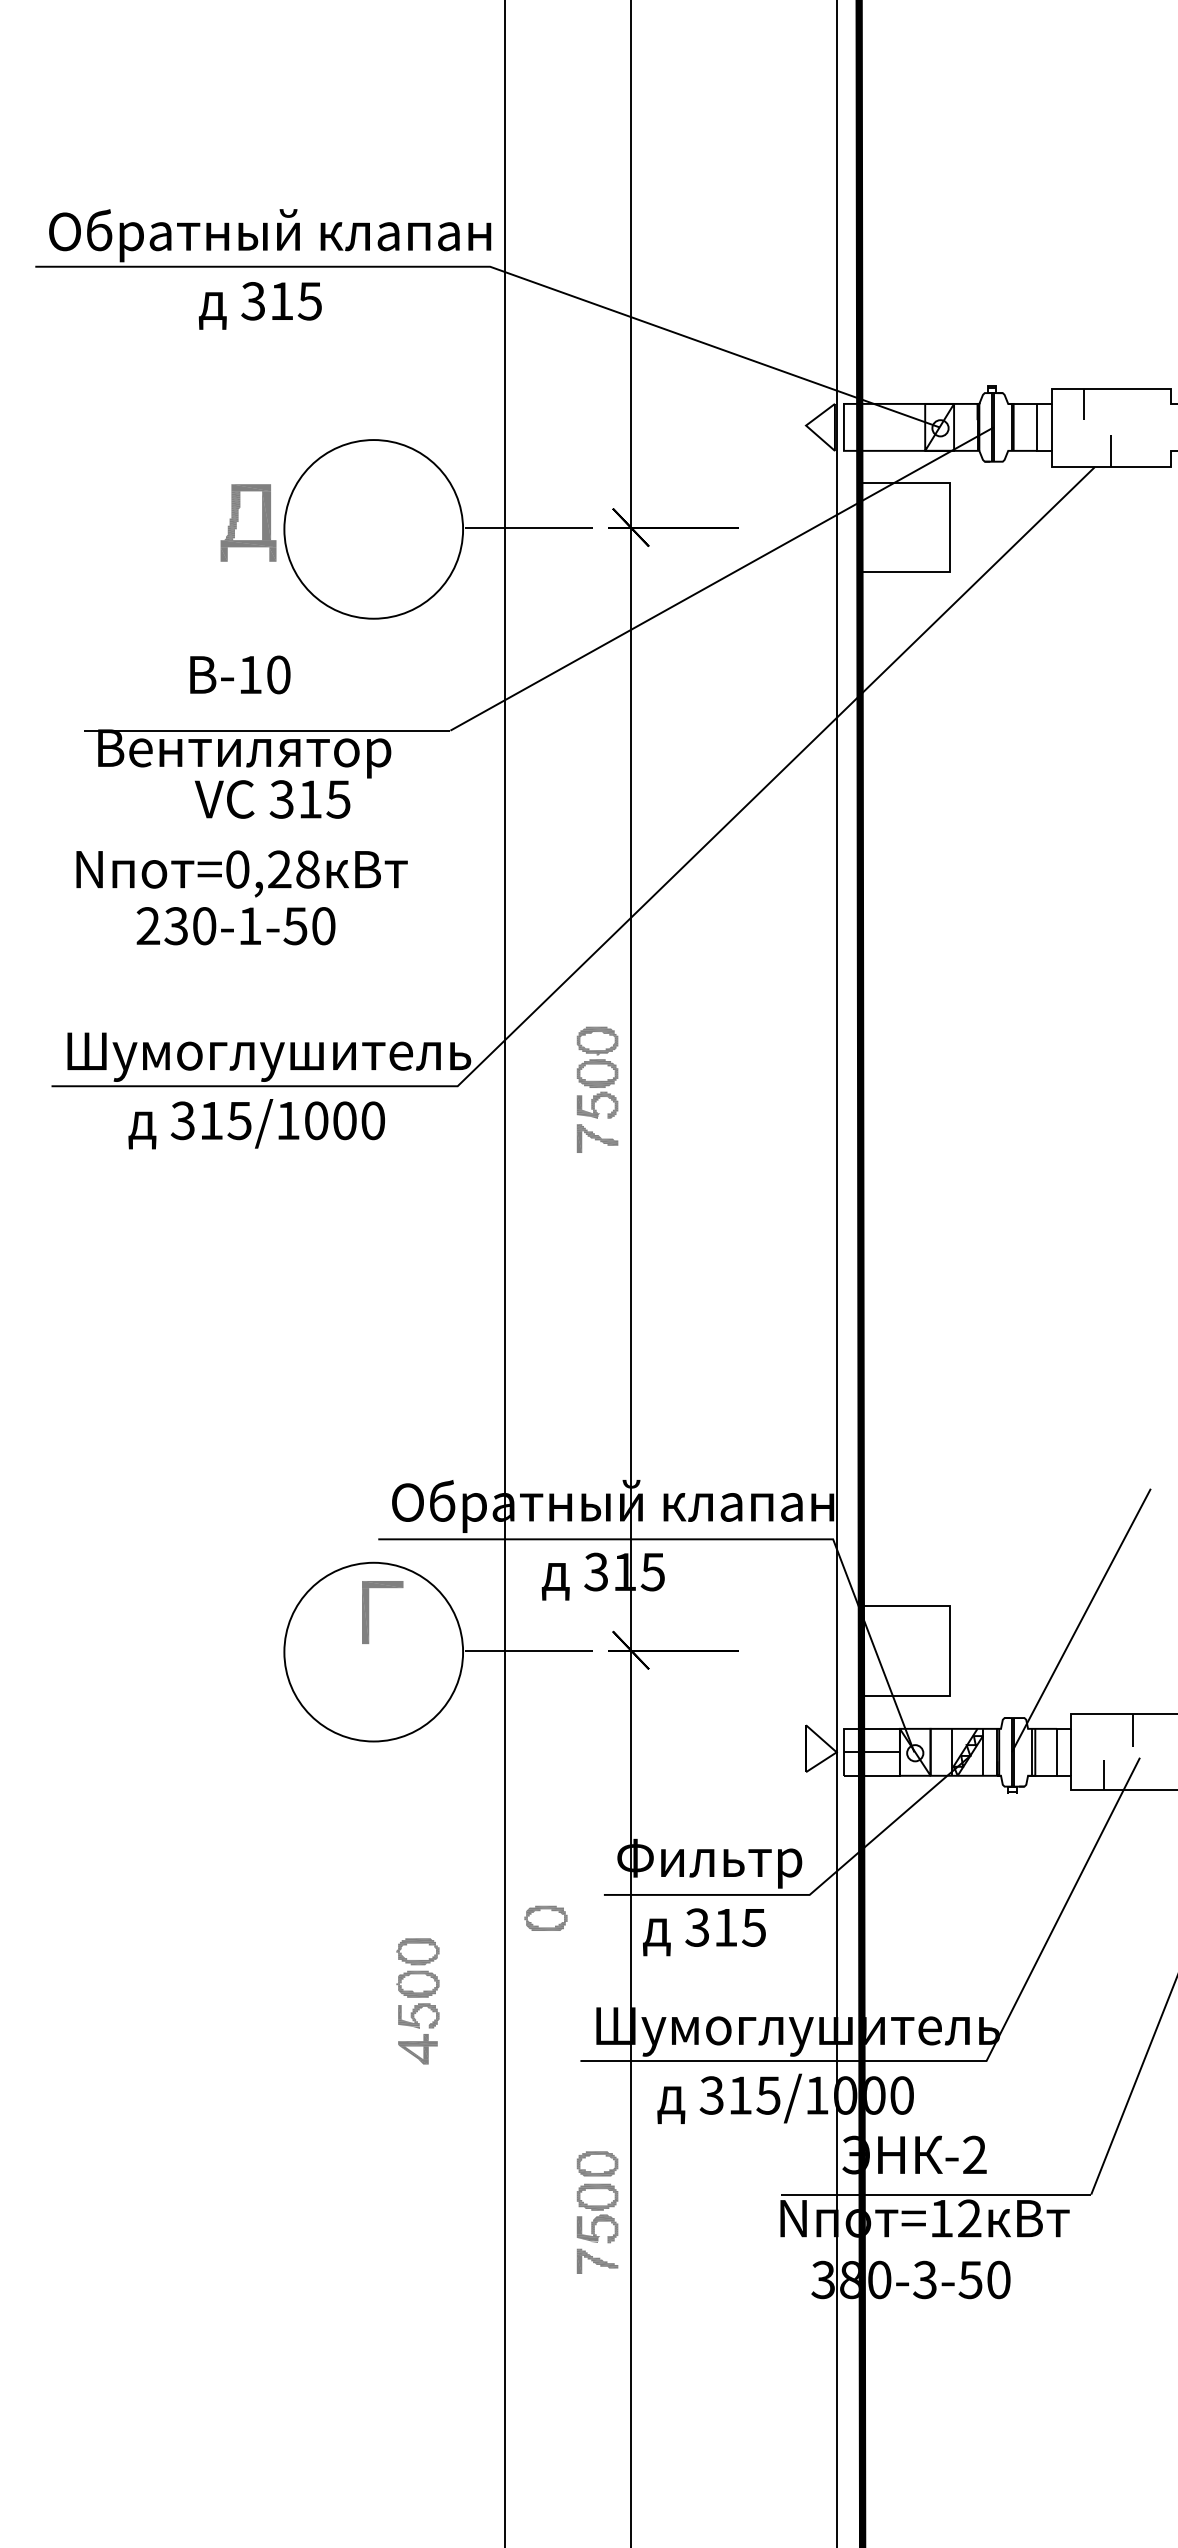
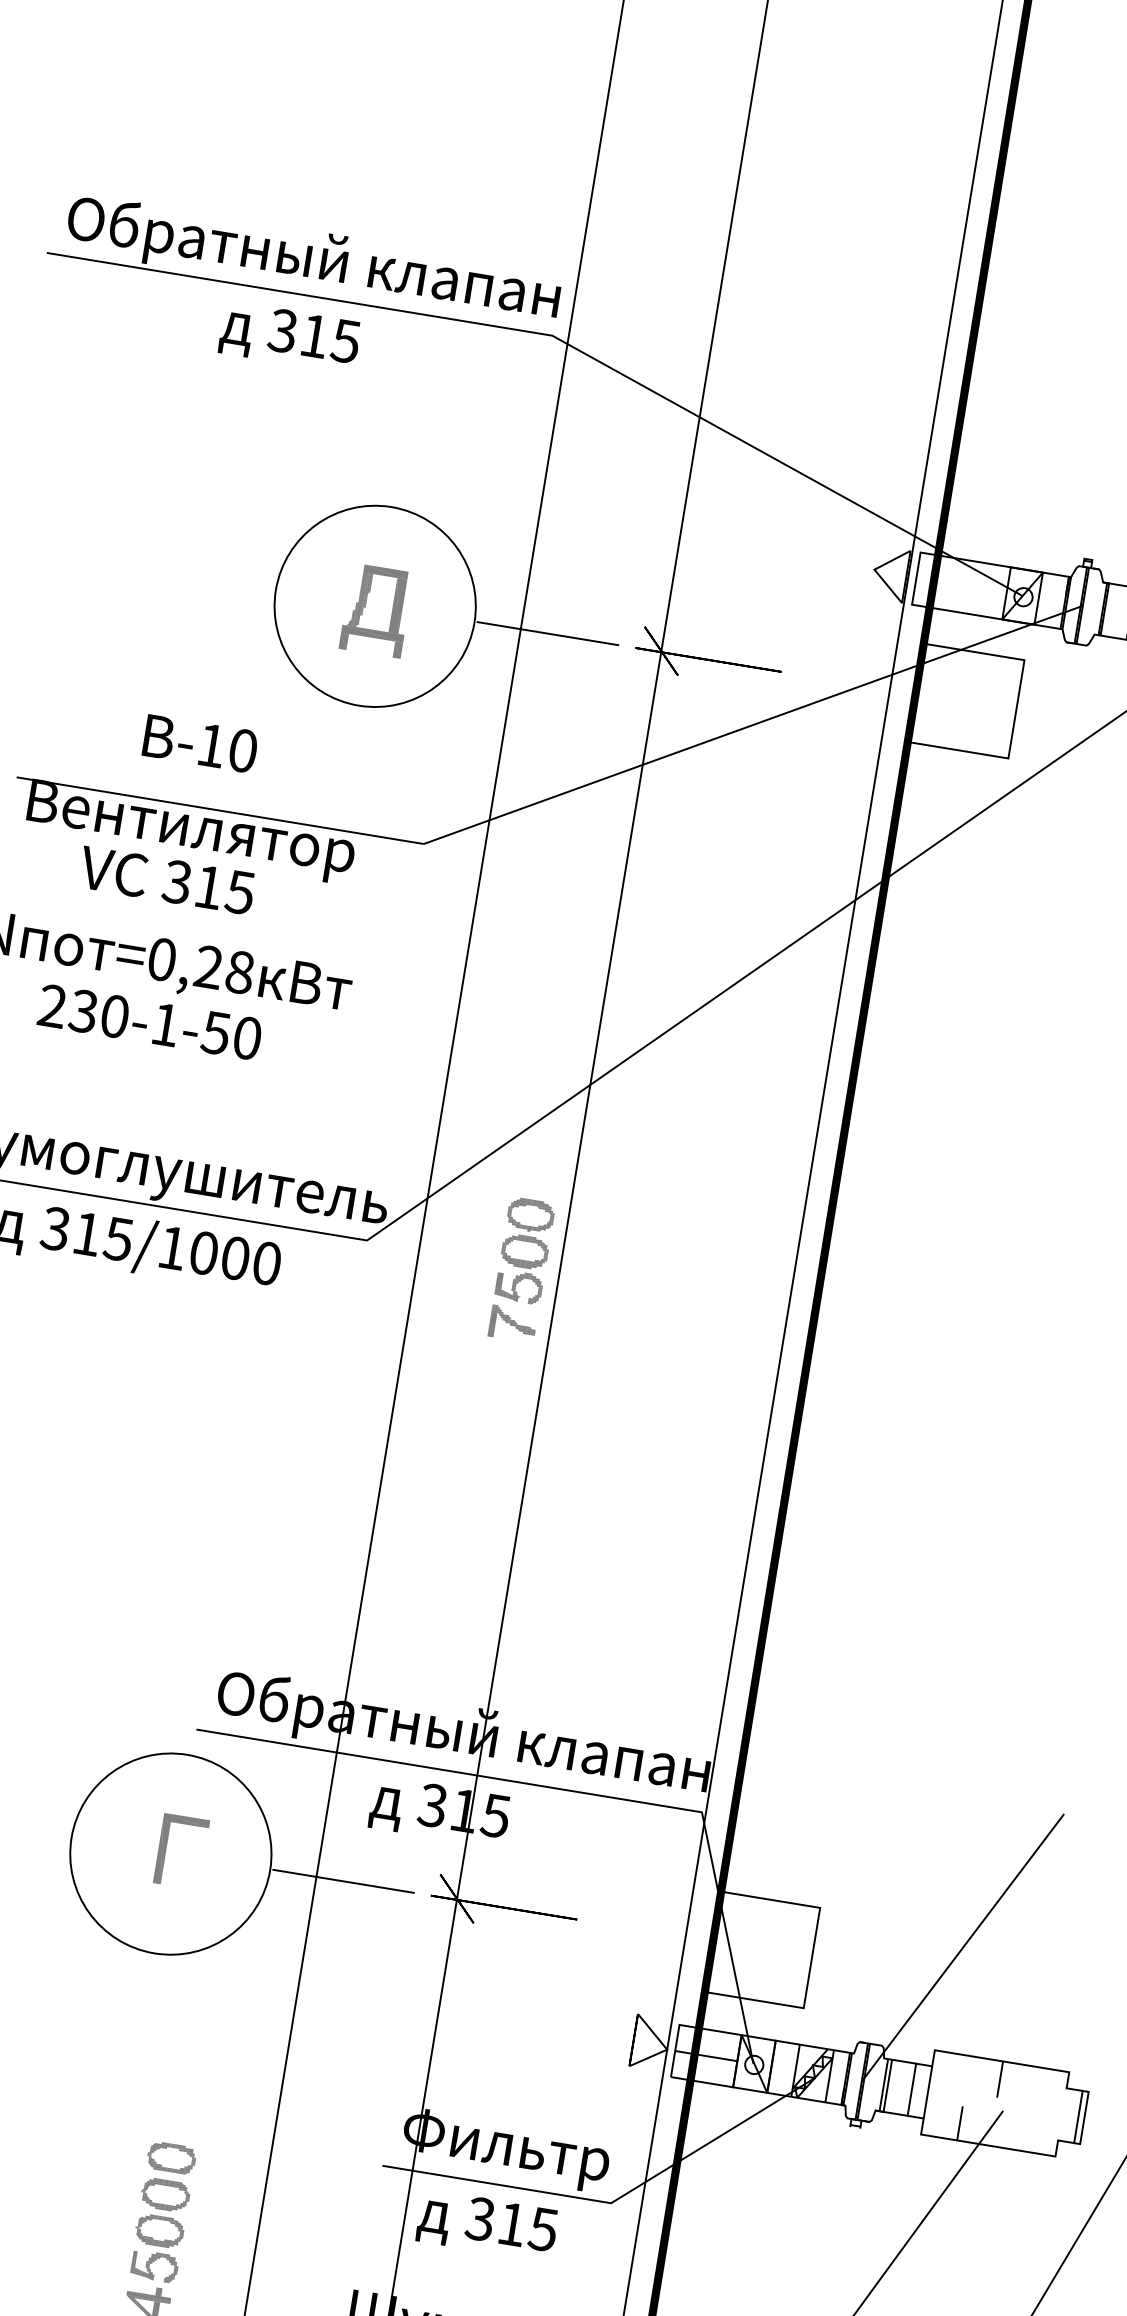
part: (248, 522) -> (376, 610), moved
text: (272, 799) -> (166, 880), moved
part: (368, 1612) -> (165, 1849), moved
part: (545, 1918) -> (171, 2158), moved

